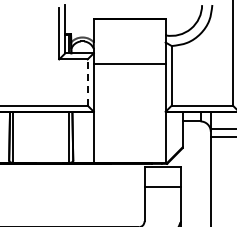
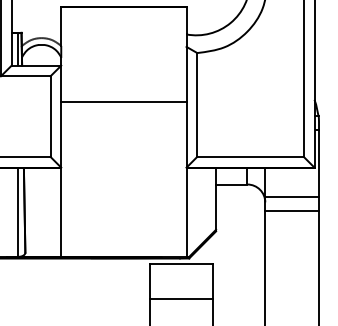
line: (129, 64) -> (123, 102), moved
line: (87, 82) -> (50, 116), dashed -> solid

